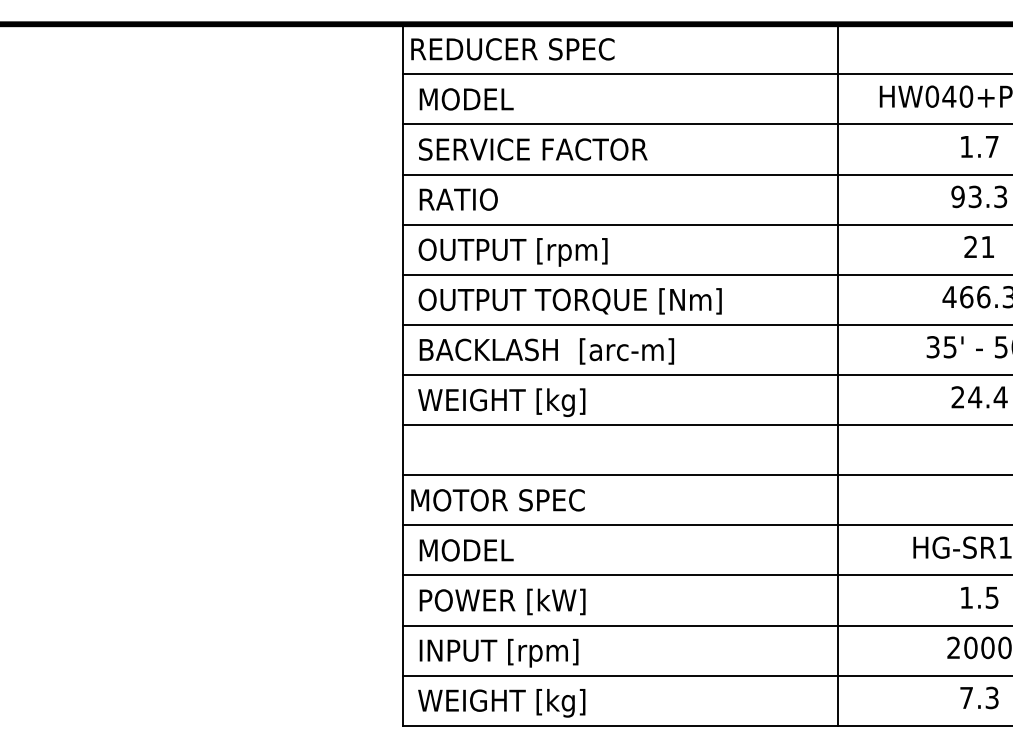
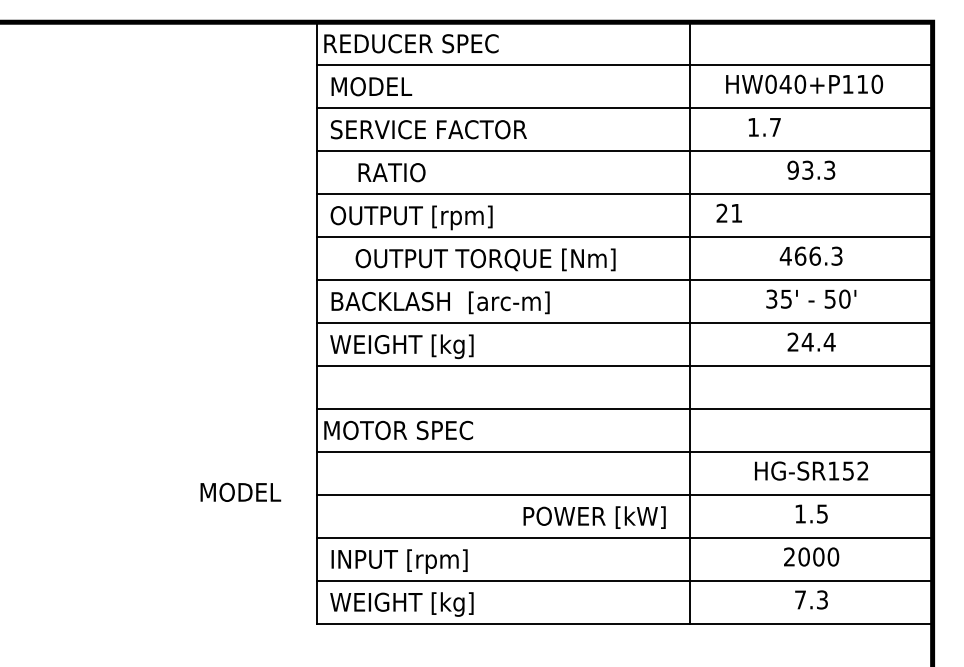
text: (979, 146) -> (764, 127), moved
text: (458, 199) -> (391, 172), moved
text: (978, 246) -> (728, 212), moved
text: (570, 300) -> (485, 259), moved
text: (466, 549) -> (240, 491), moved
text: (502, 601) -> (594, 517), moved

